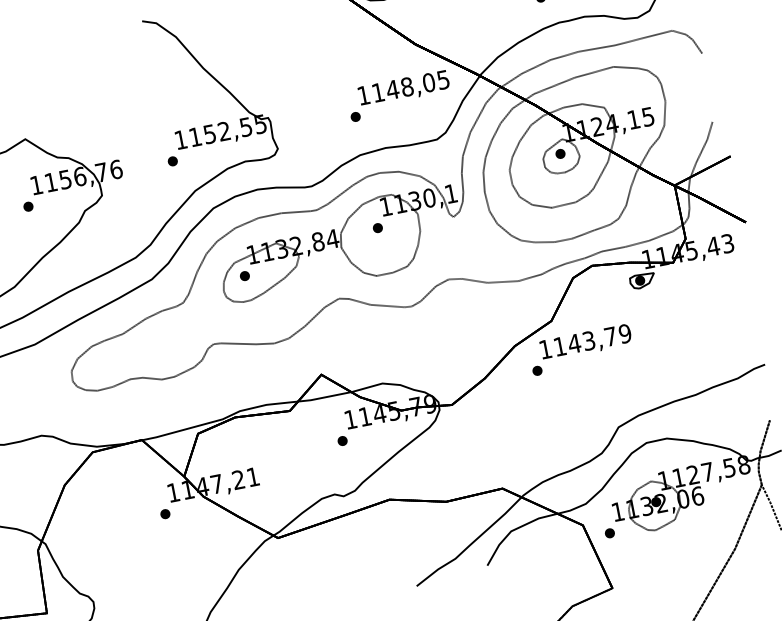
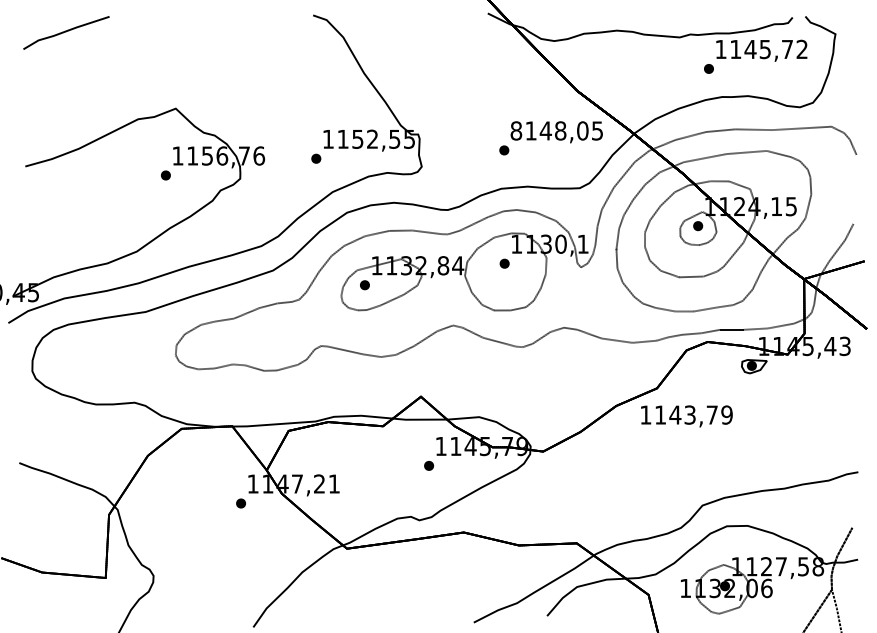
text: (363, 95) -> (516, 130), 1148,05 -> 8148,05
part: (537, 370) -> (633, 434), removed
part: (609, 532) -> (673, 607), removed

